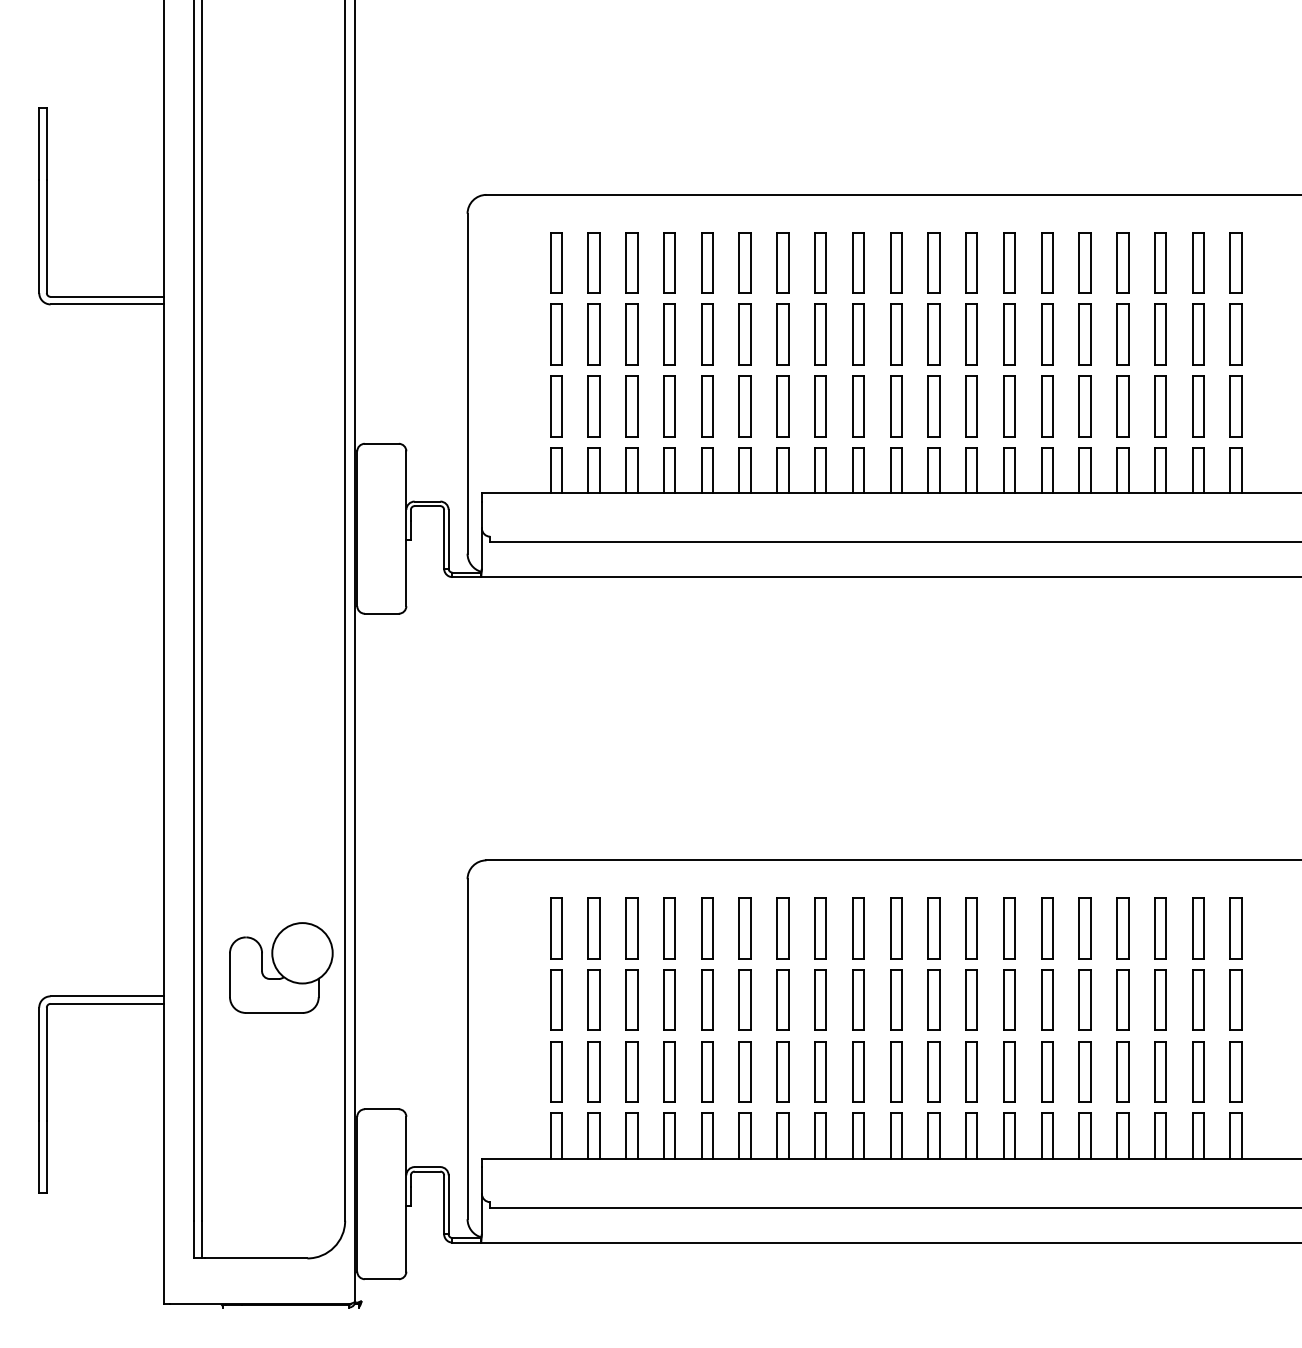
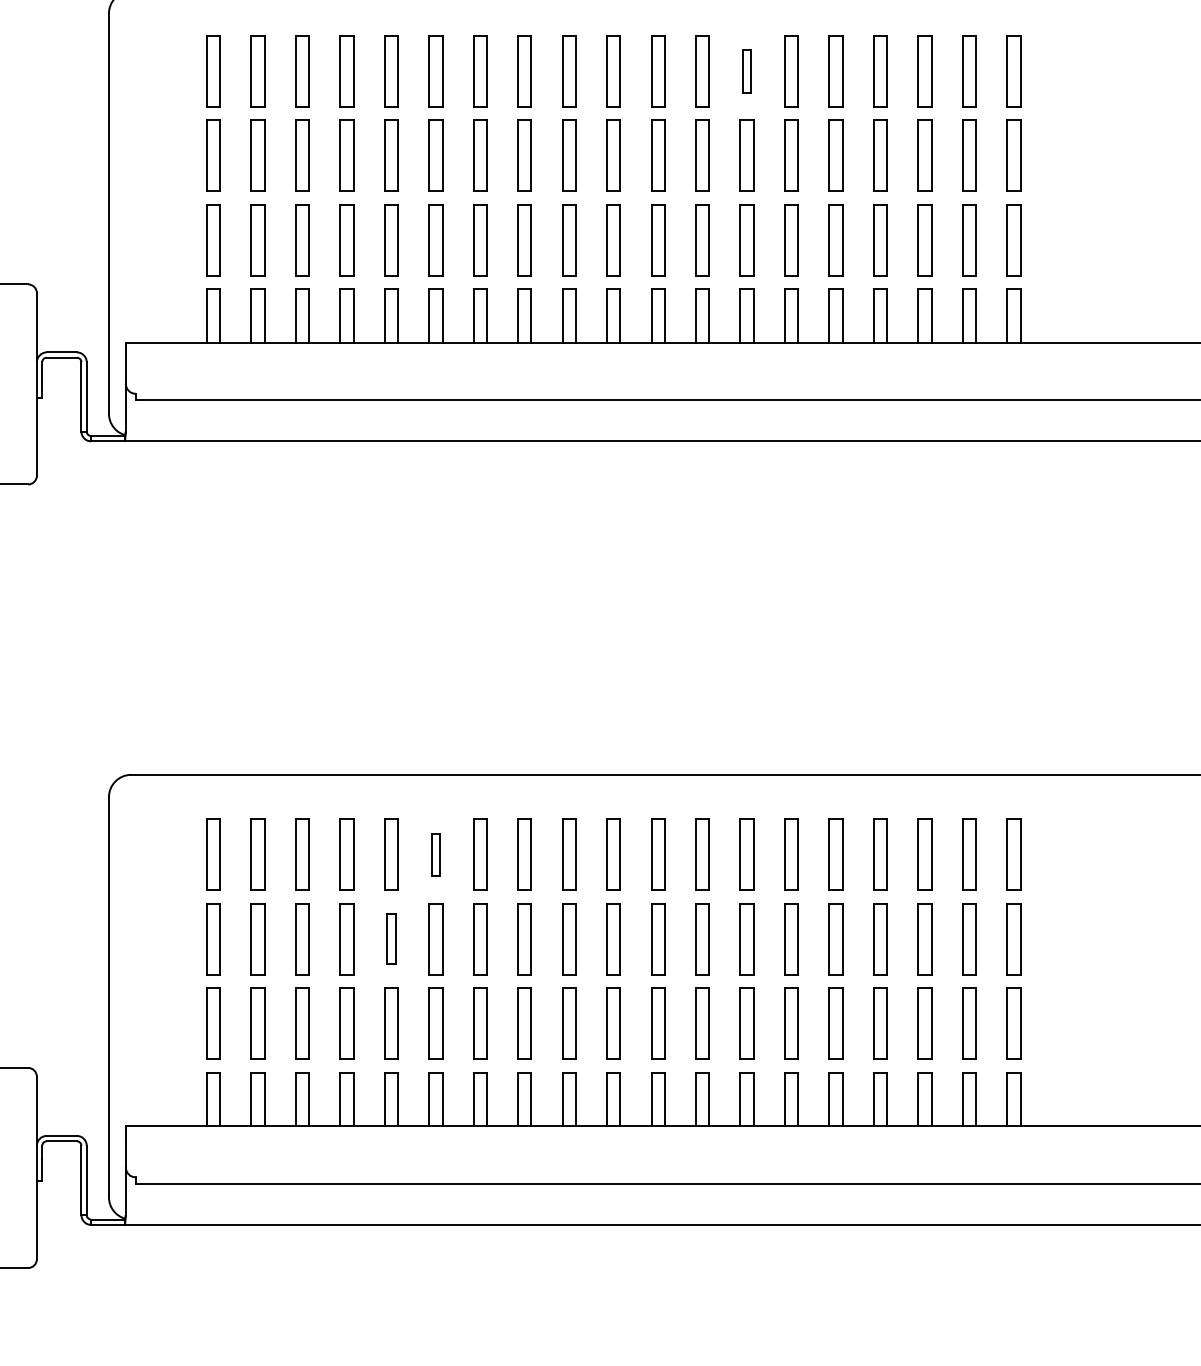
part: (1009, 262) -> (747, 70), size x0.6
part: (744, 928) -> (435, 855), size x0.6
part: (707, 999) -> (391, 938), size x0.7

